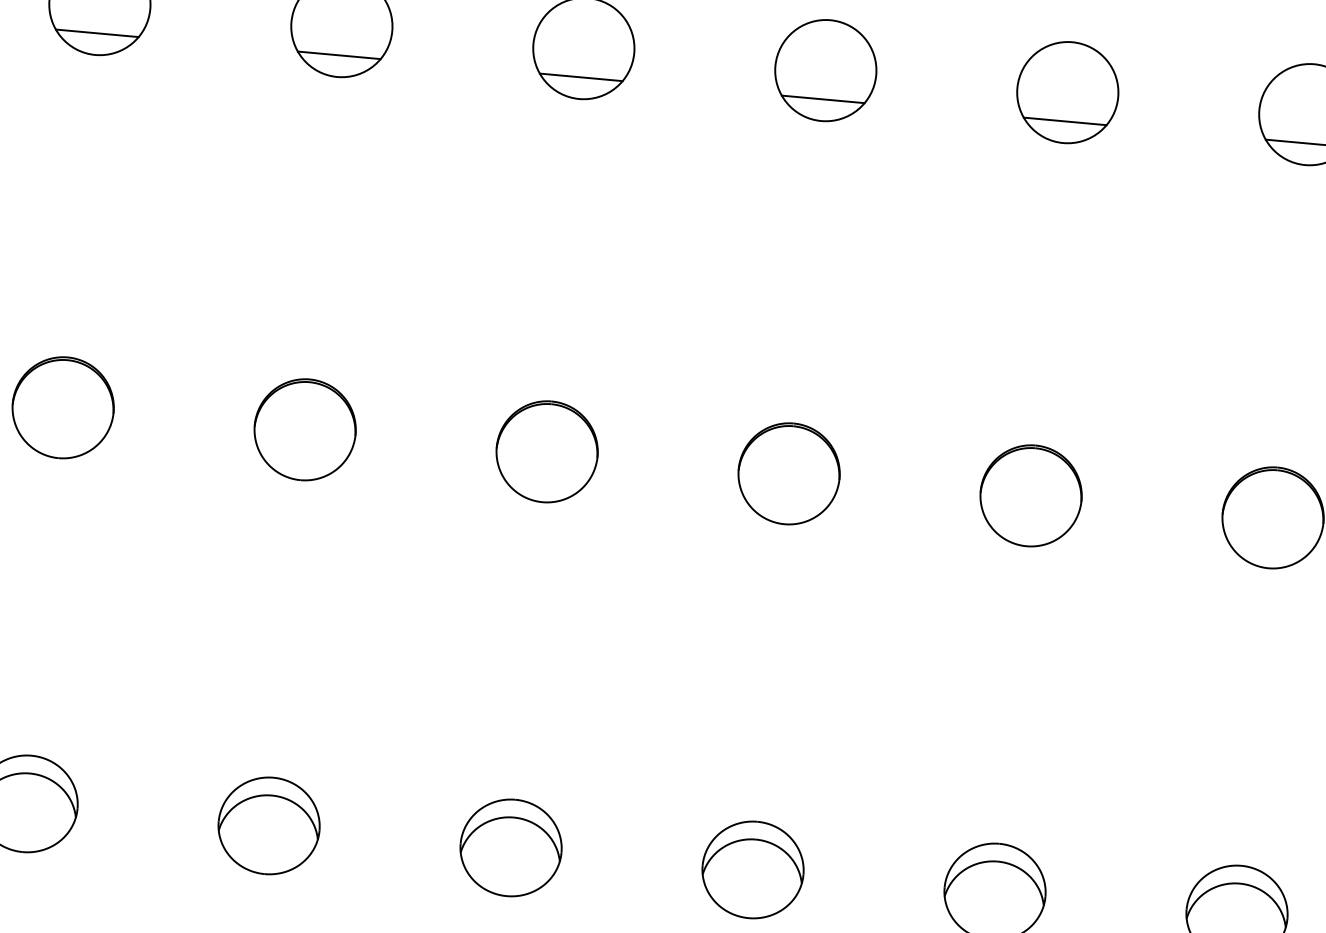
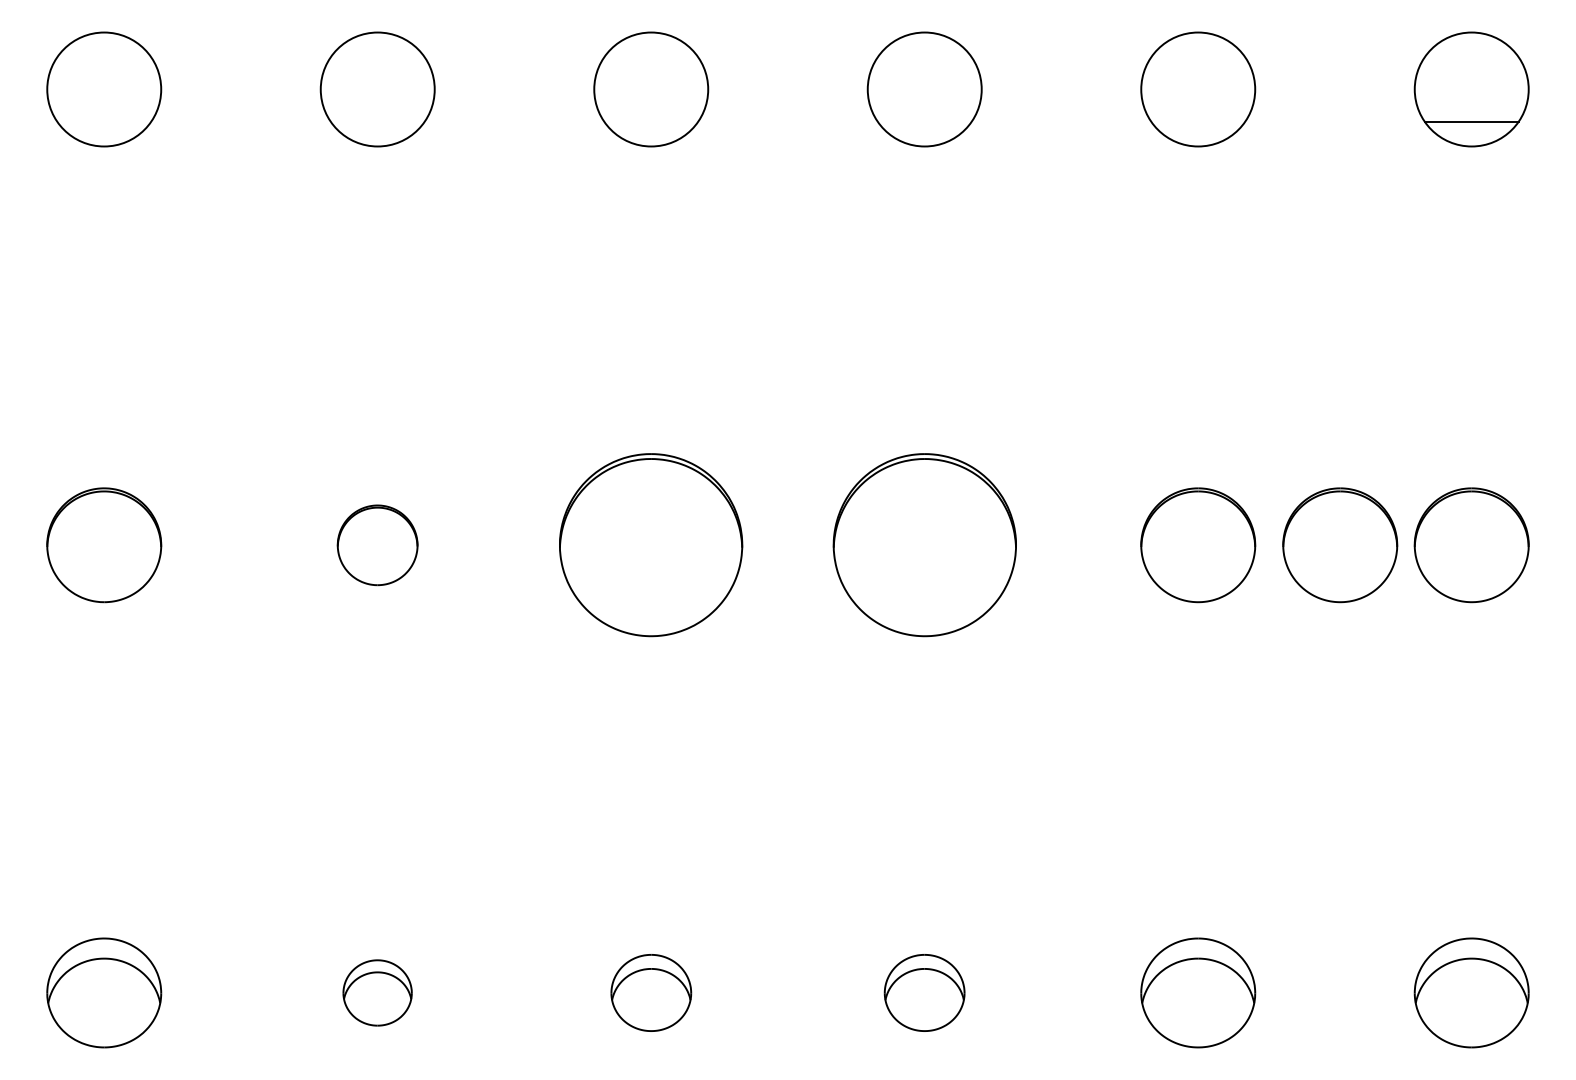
line: (97, 33) -> (104, 122), removed
line: (339, 55) -> (377, 122), removed
line: (581, 77) -> (651, 122), removed
line: (822, 99) -> (924, 122), removed
line: (1065, 121) -> (1198, 122), removed
part: (304, 430) -> (377, 545), size x0.7
part: (547, 452) -> (651, 545), size x1.6
part: (788, 474) -> (924, 545), size x1.6
part: (1156, 507) -> (1340, 545), added
part: (268, 825) -> (377, 992), size x0.6
part: (511, 847) -> (651, 992), size x0.7
part: (752, 869) -> (924, 992), size x0.7

